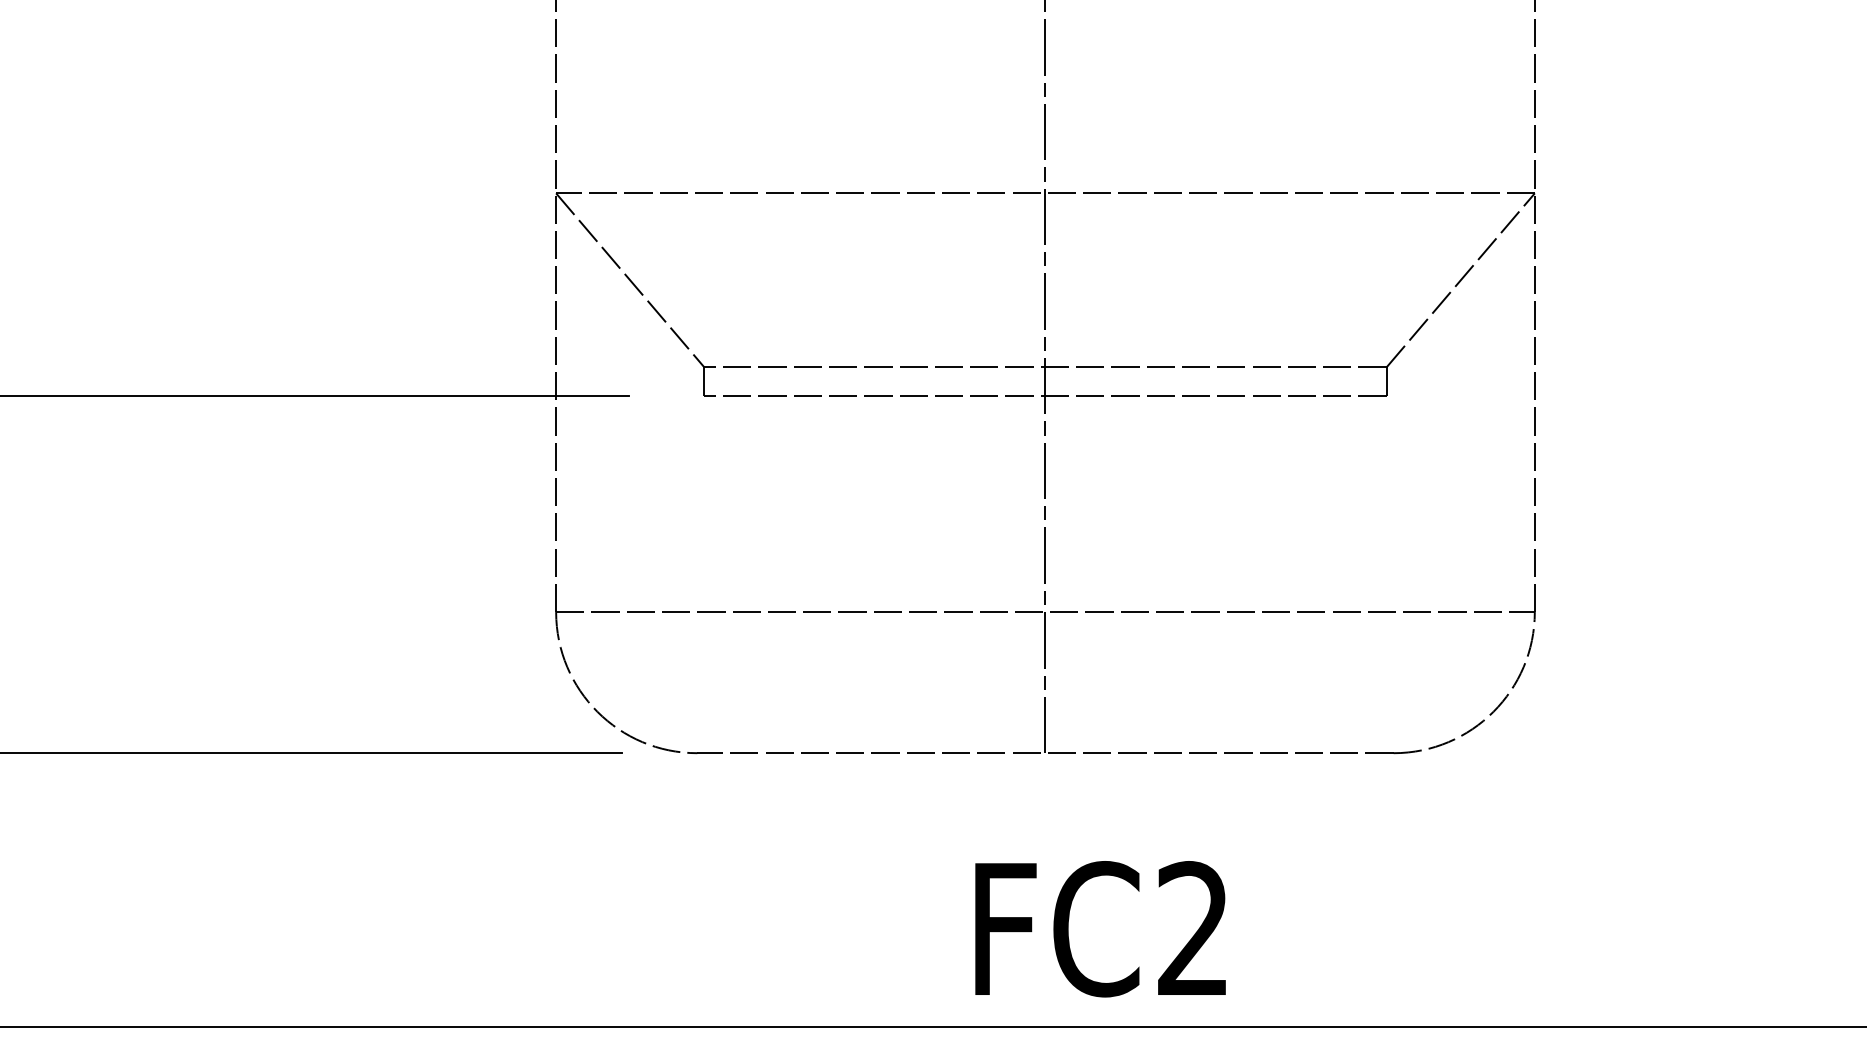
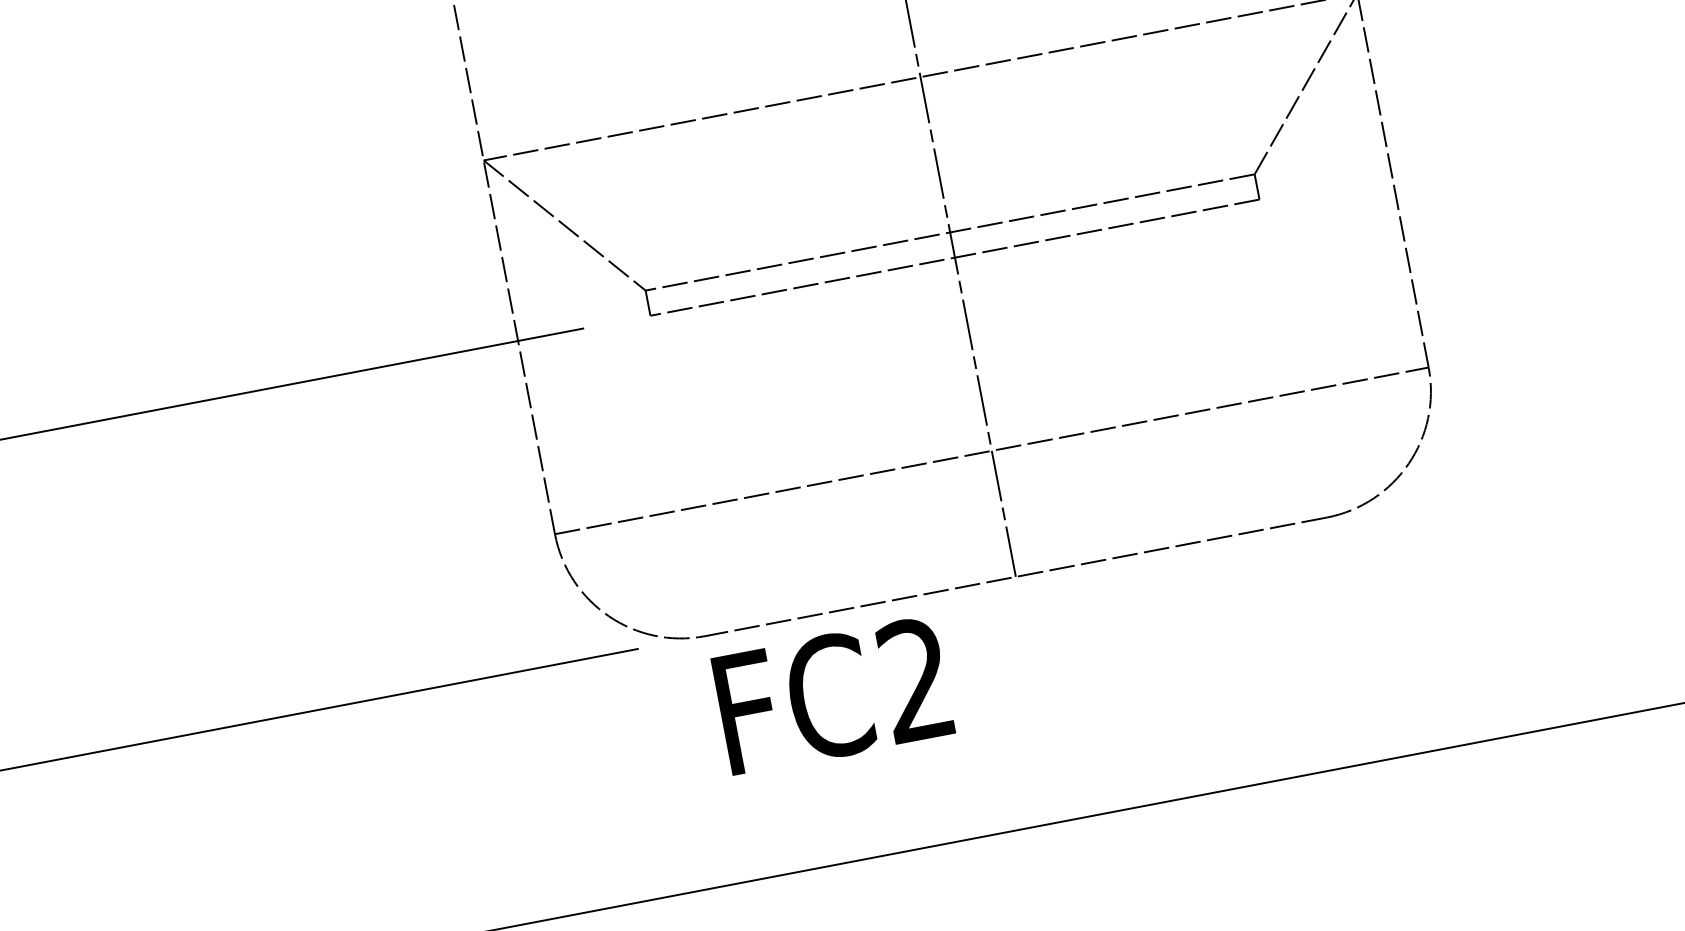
text: (1100, 929) -> (833, 696), moved

